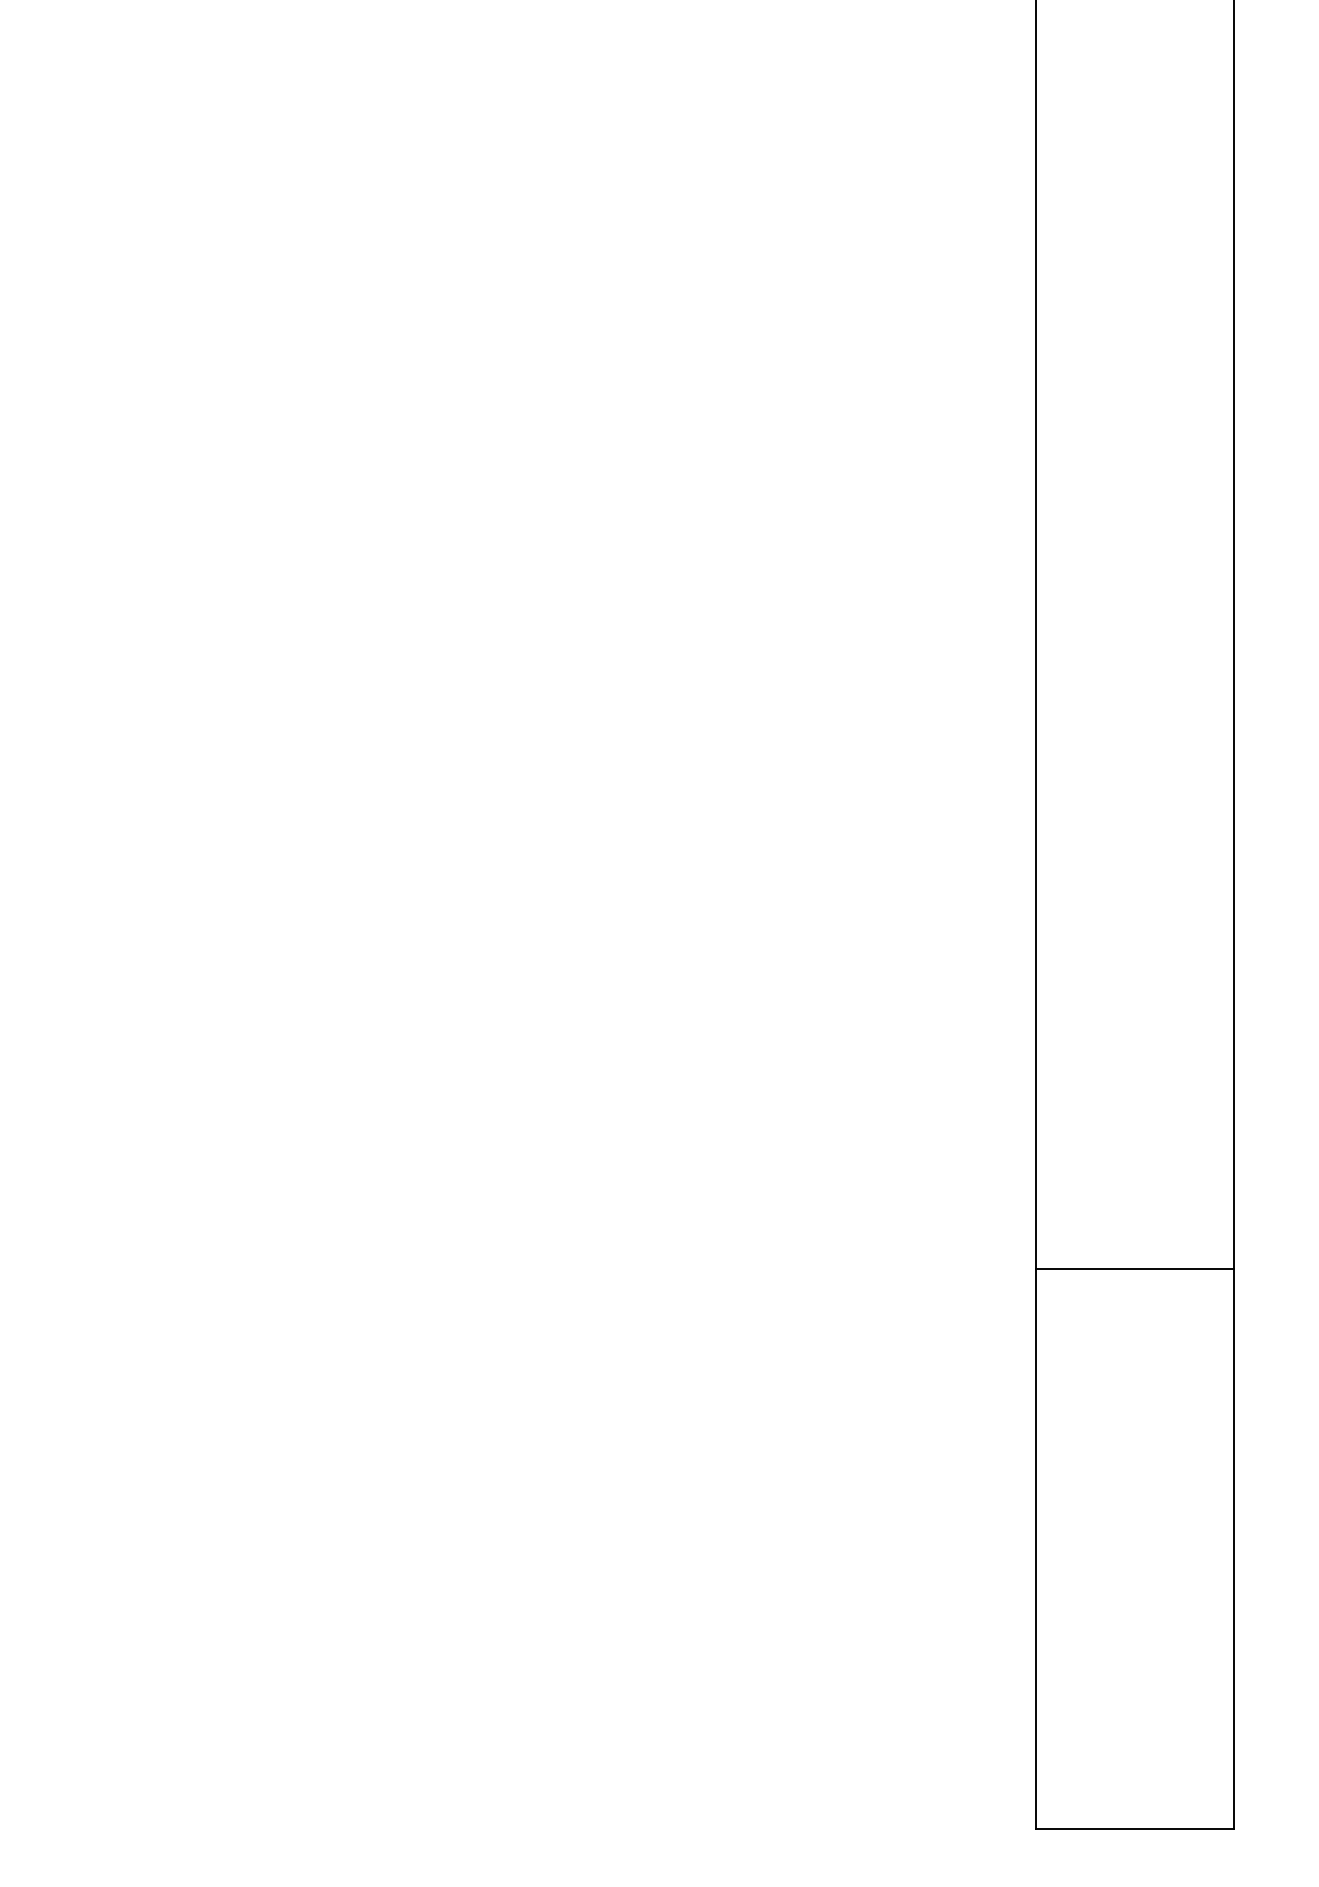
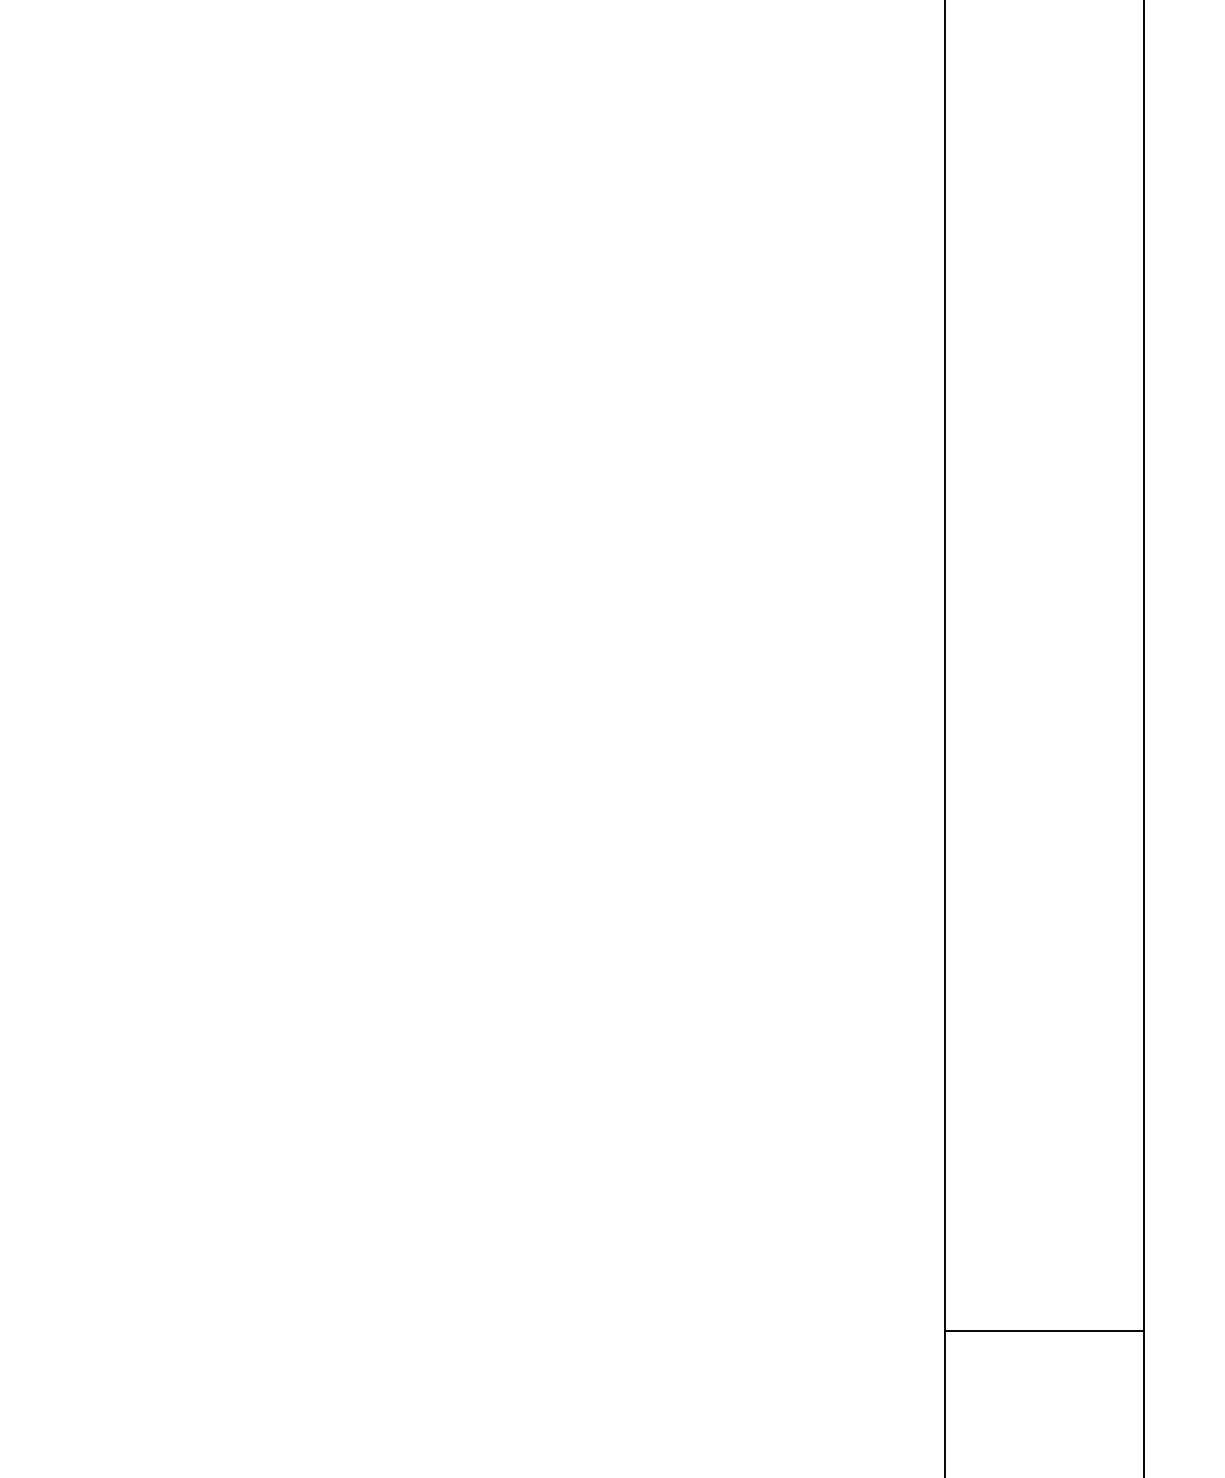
line: (1134, 1268) -> (1044, 1331), moved

